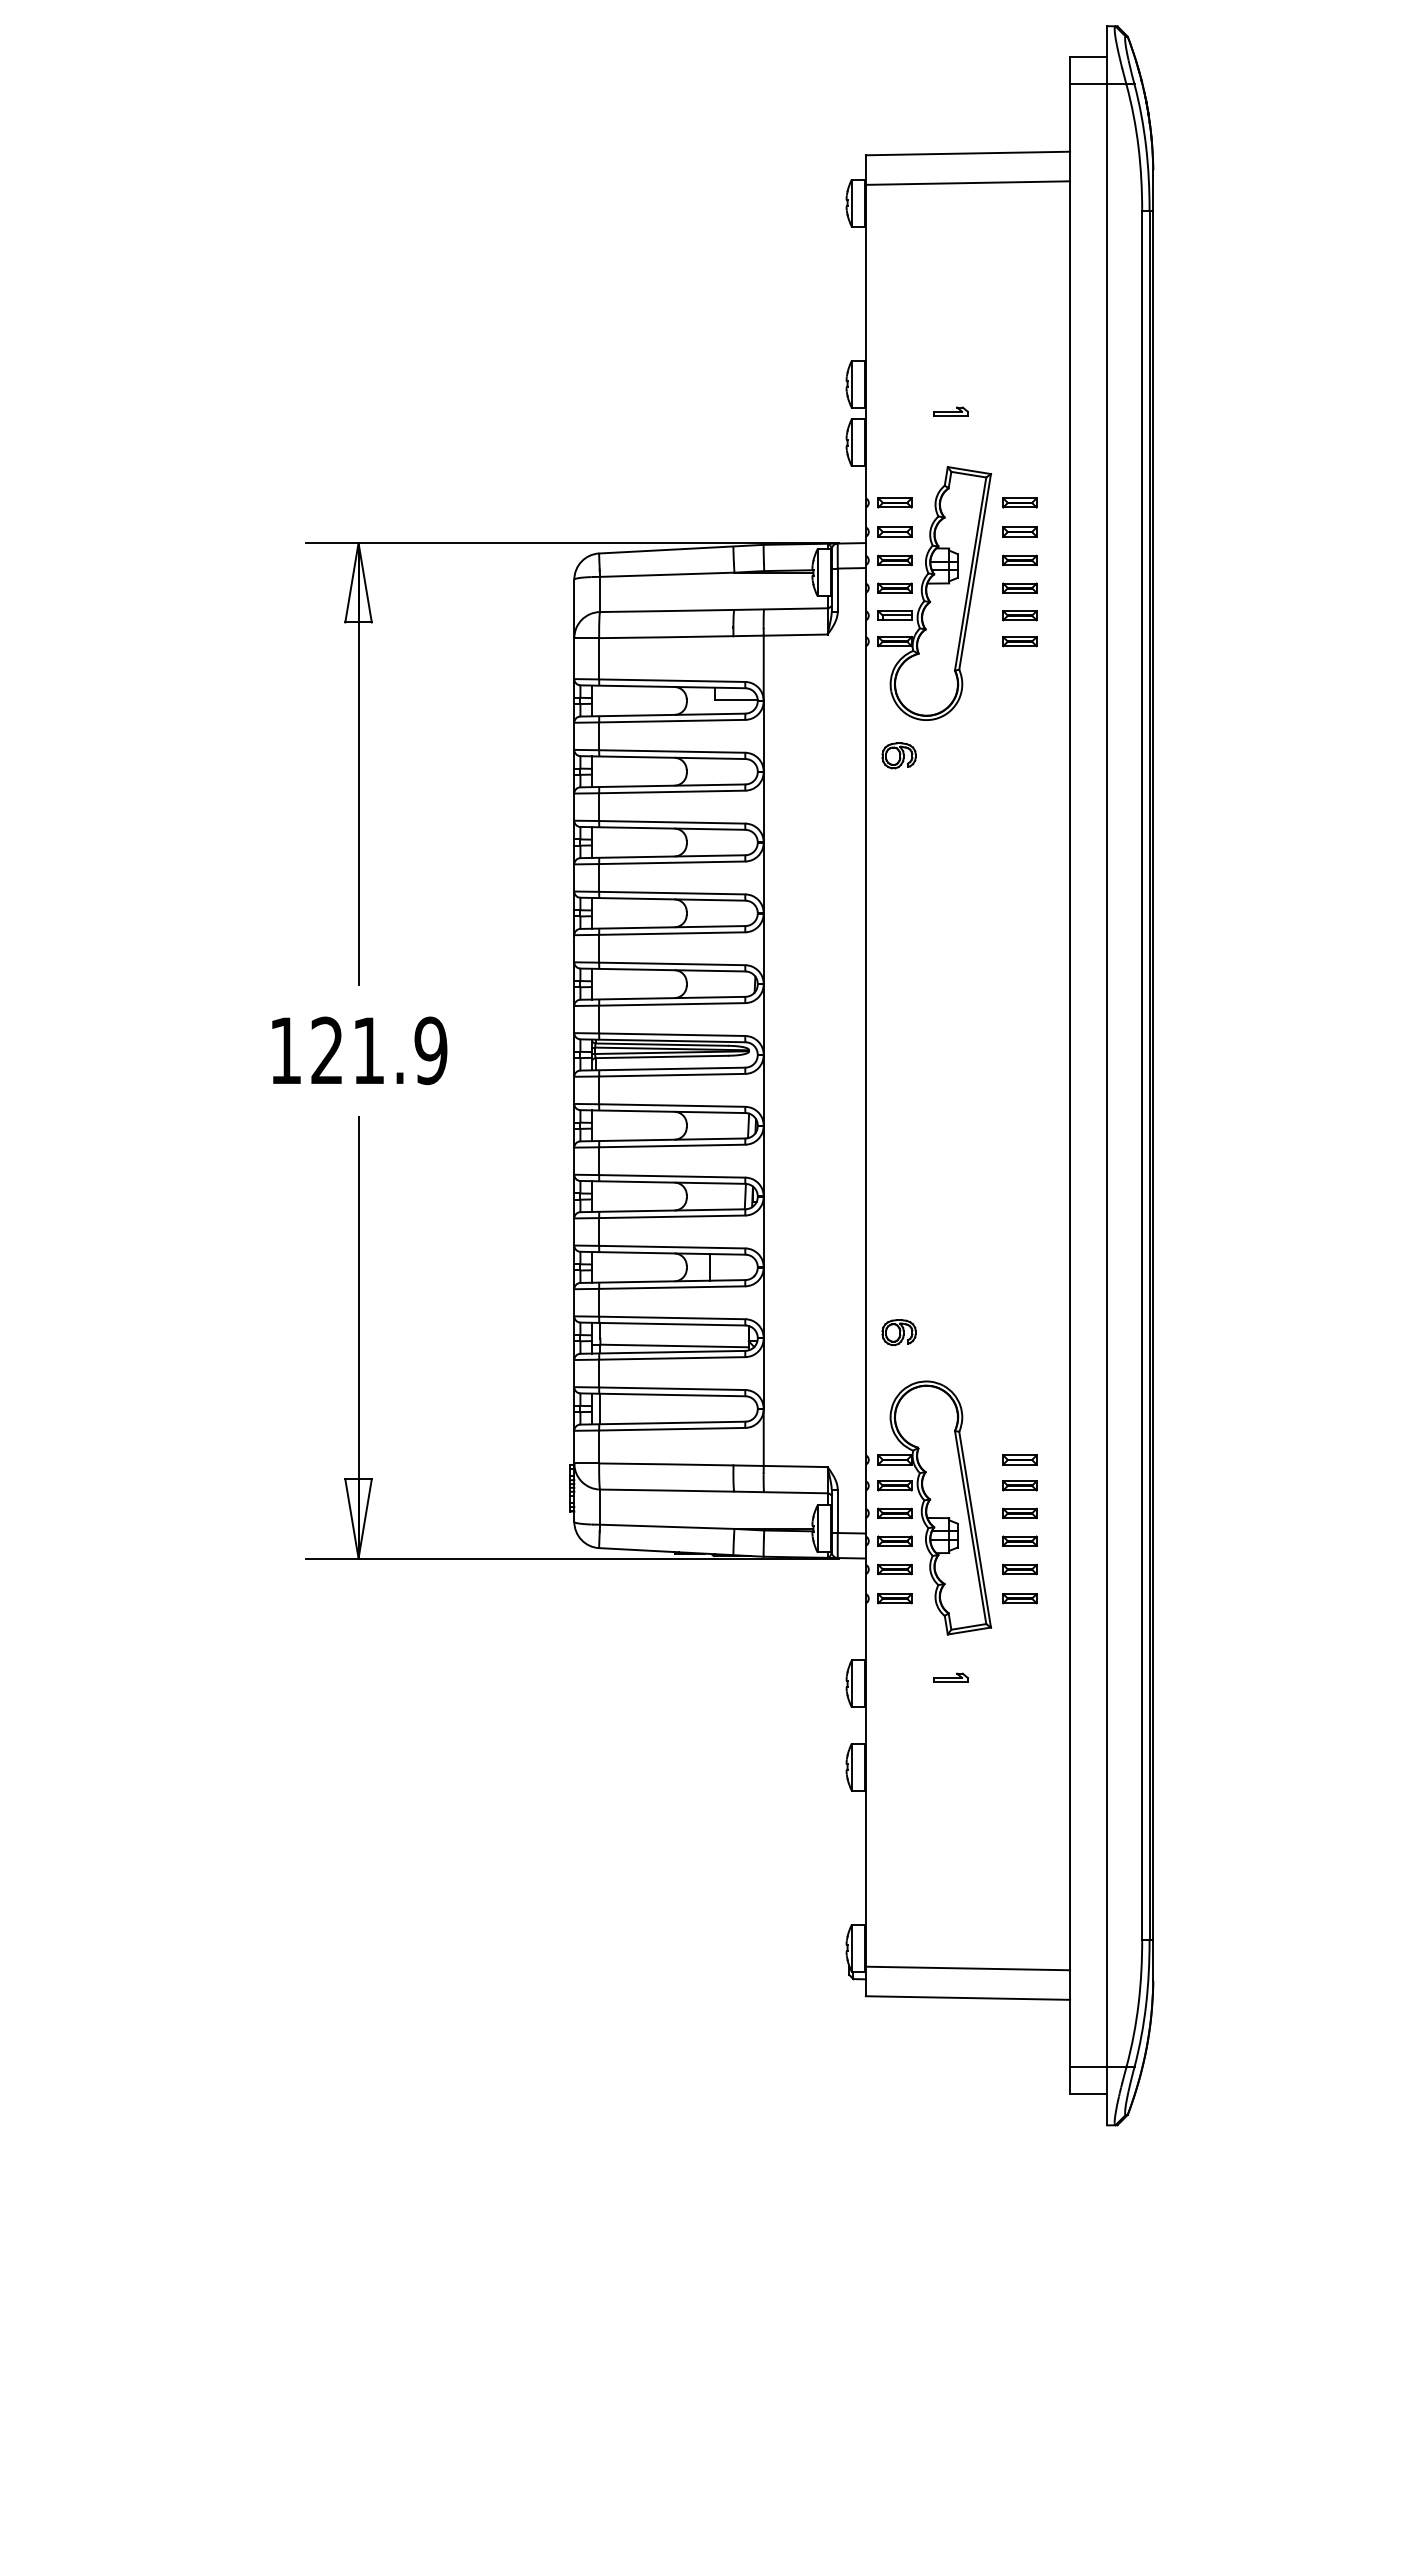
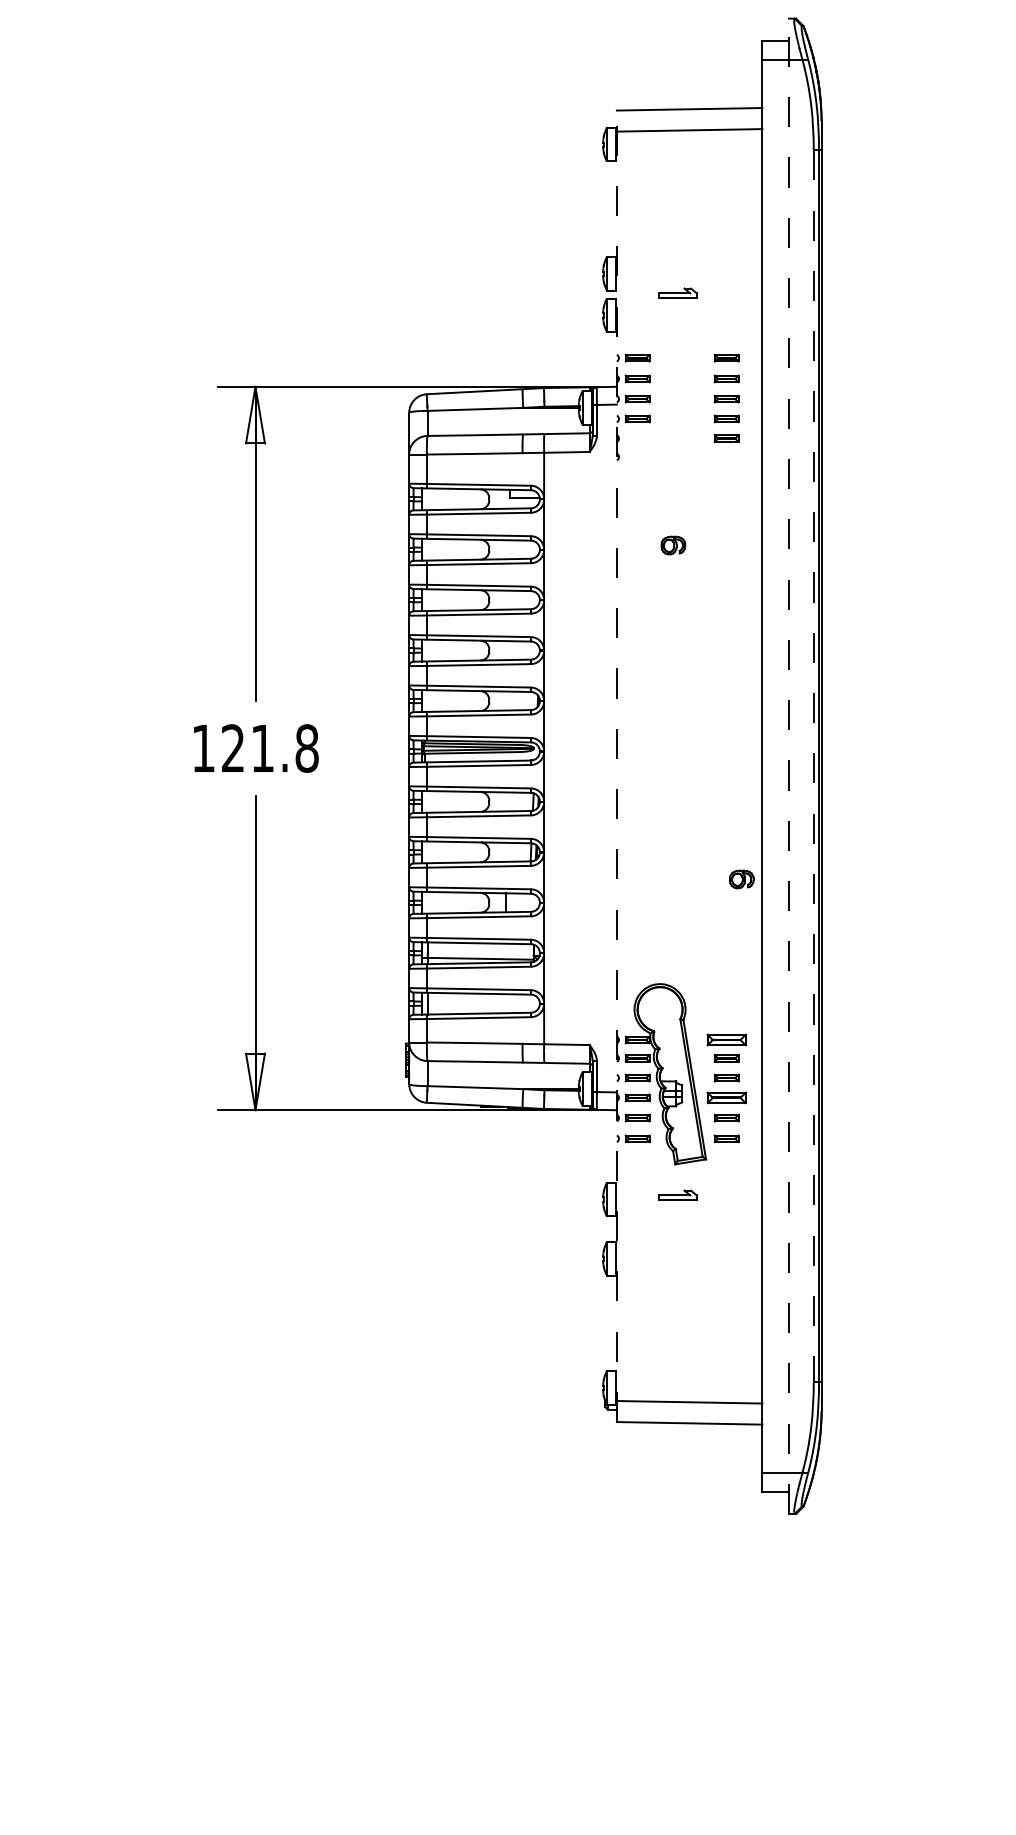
part: (950, 411) -> (677, 293), size x1.6
part: (934, 593) -> (665, 422), removed
part: (1019, 641) -> (726, 456), removed
part: (898, 755) -> (672, 545), moved
text: (430, 1050) -> (306, 748), 121.9 -> 121.8
line: (865, 1075) -> (616, 766), solid -> dashed
line: (1107, 1075) -> (789, 766), solid -> dashed
line: (1142, 1075) -> (813, 766), solid -> dashed
part: (898, 1332) -> (741, 879), moved
part: (1019, 1459) -> (726, 1039), size x1.6
part: (1019, 1540) -> (726, 1097), size x1.6
part: (950, 1677) -> (677, 1194), size x1.6

